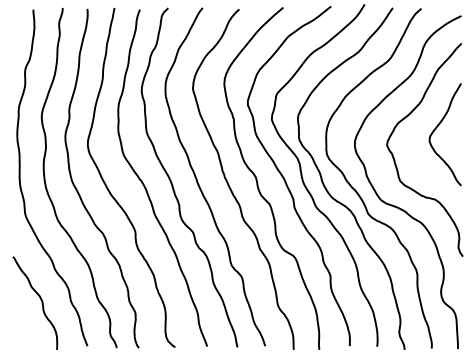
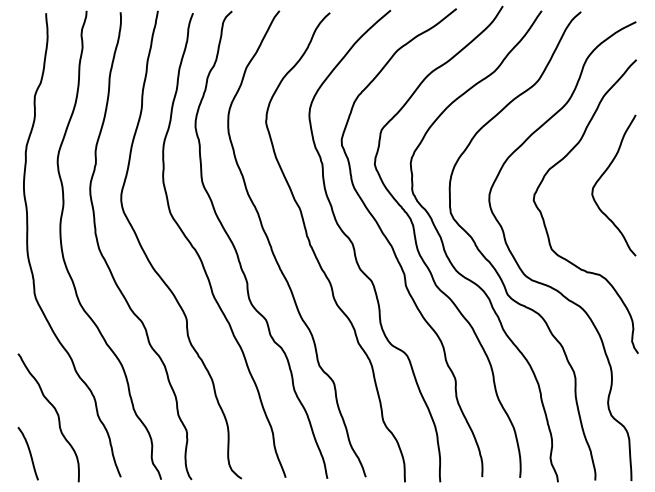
curve: (21, 329) -> (29, 453), added

